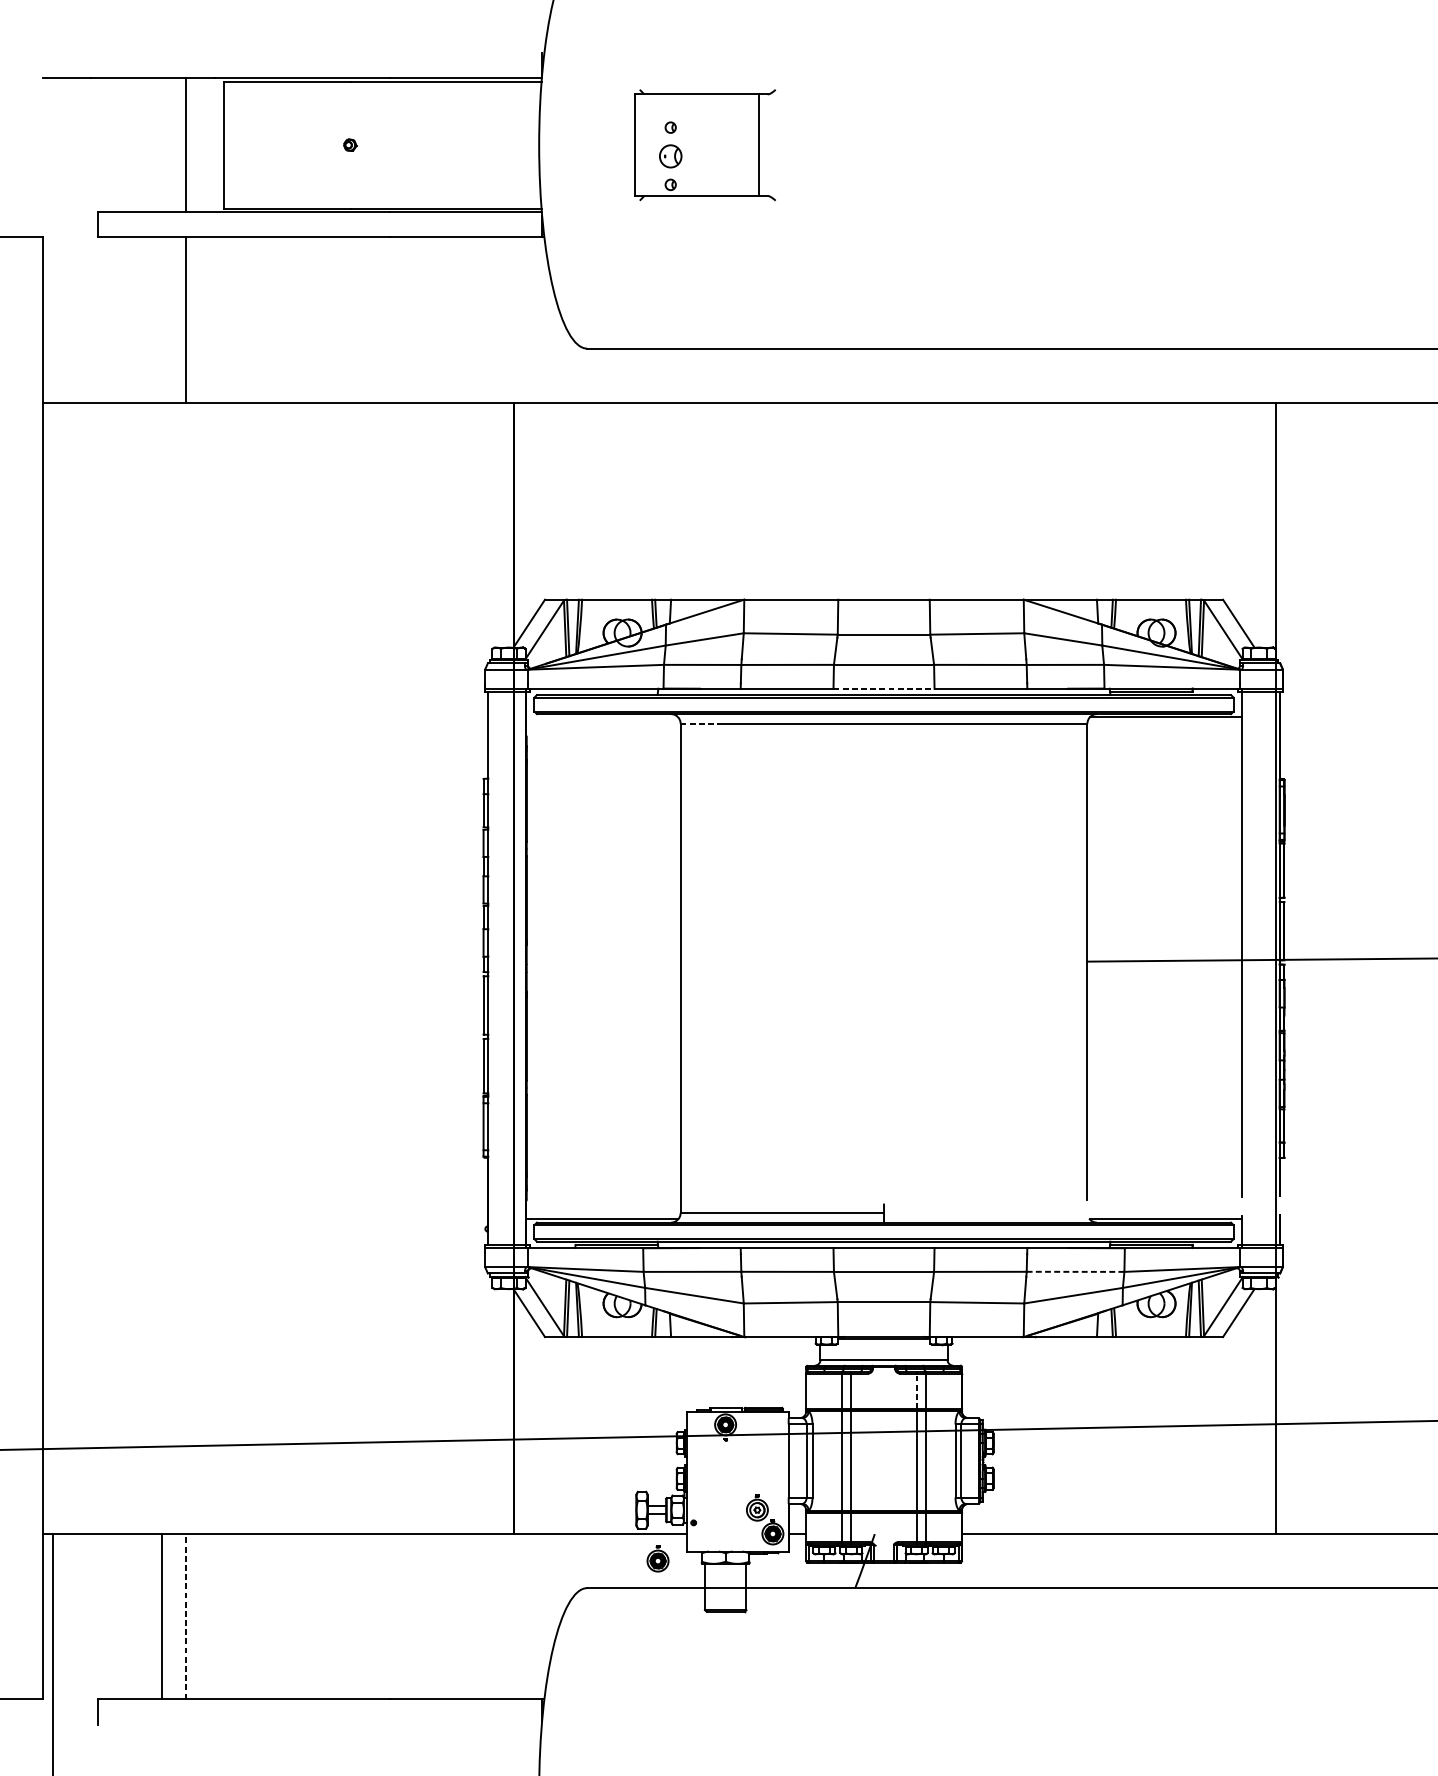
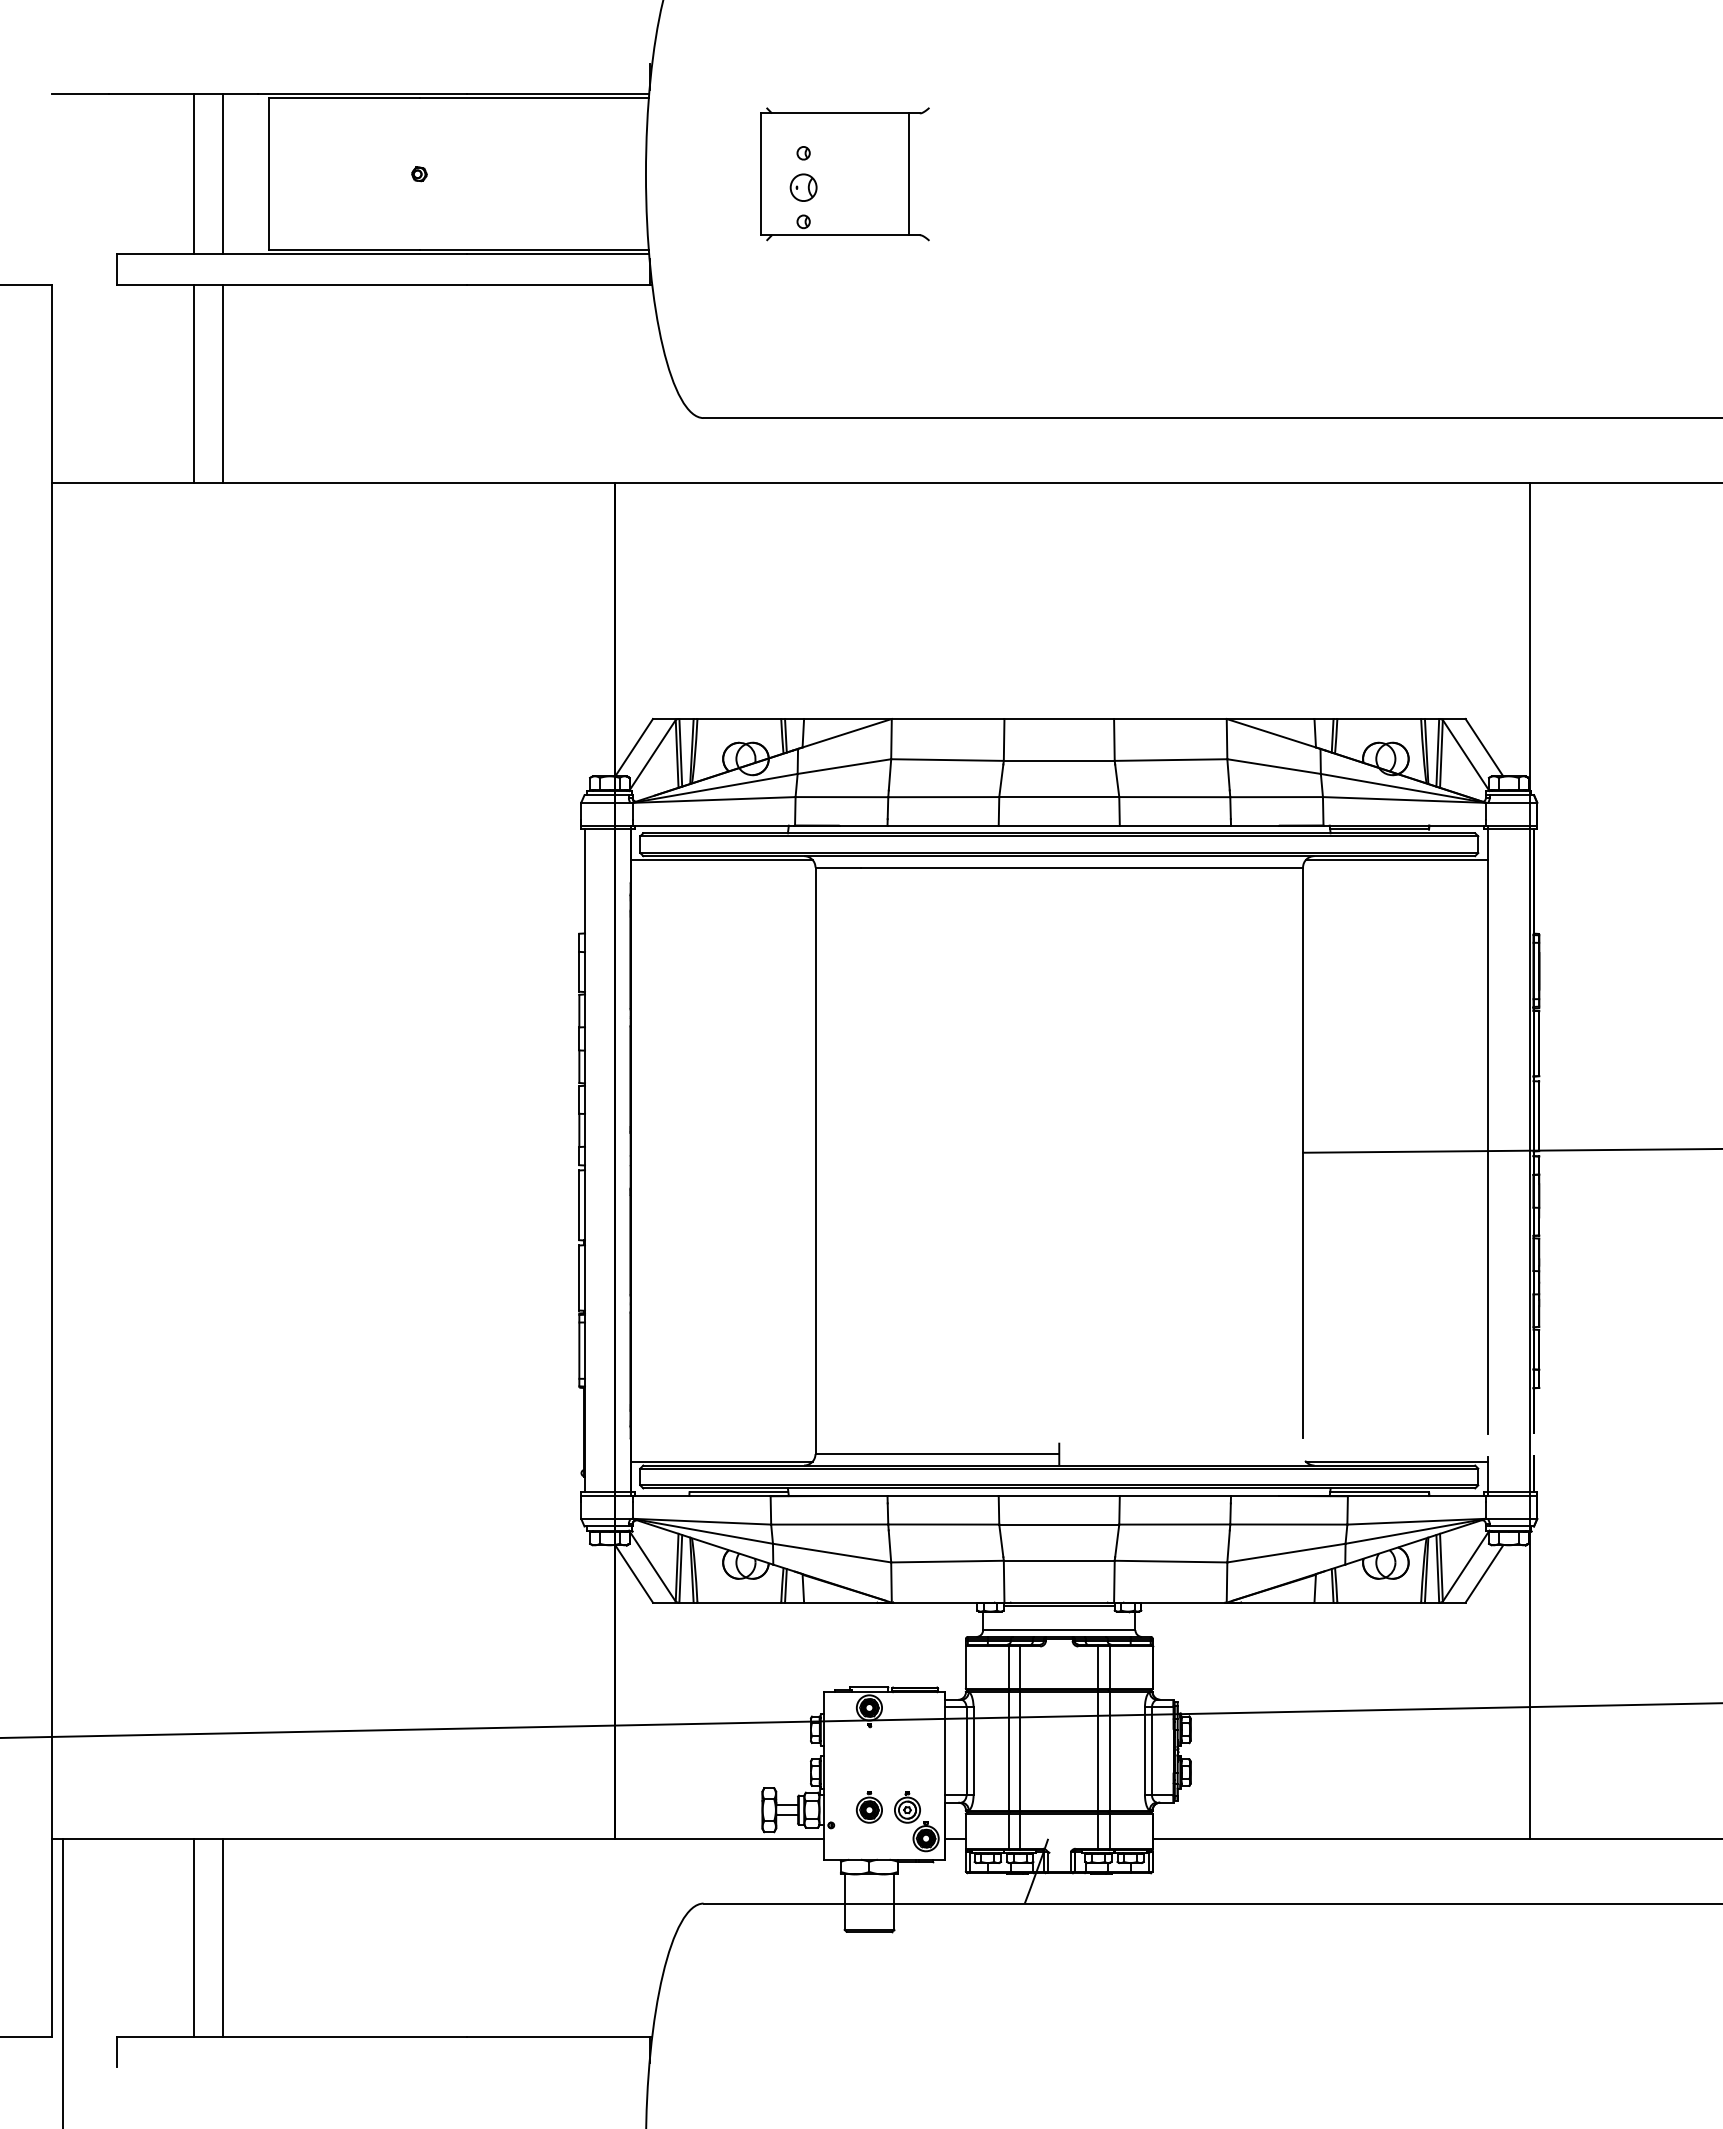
line: (161, 145) -> (193, 174), added
line: (161, 319) -> (193, 383), added
line: (884, 688) -> (1059, 825), dashed -> solid
line: (602, 716) -> (721, 859), added
line: (699, 723) -> (838, 867), dashed -> solid
line: (1075, 1271) -> (1288, 1524), dashed -> solid
line: (916, 1391) -> (1098, 1667), dashed -> solid
part: (658, 1558) -> (869, 1807), moved
line: (185, 1616) -> (222, 1937), dashed -> solid

